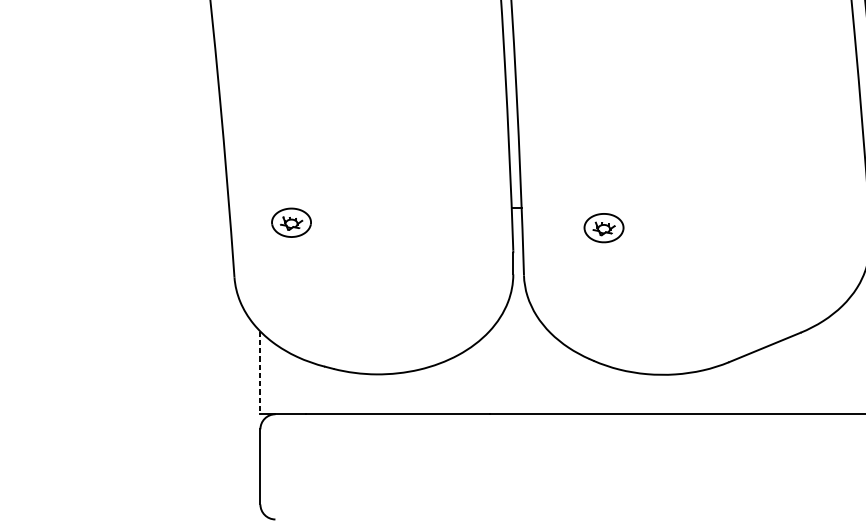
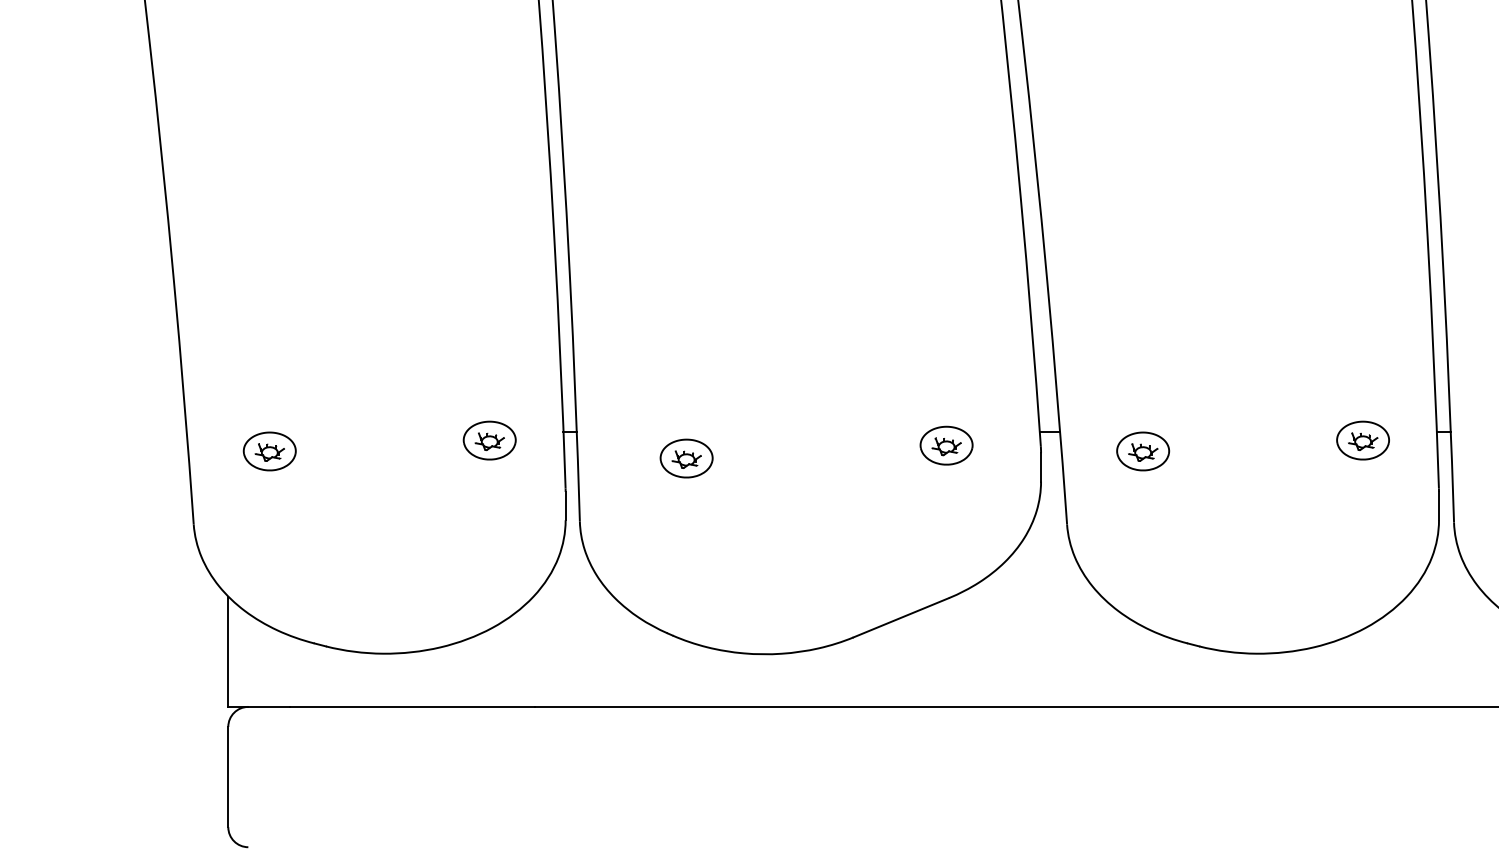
part: (456, 214) -> (489, 440), added
part: (798, 218) -> (946, 445), added
line: (260, 373) -> (228, 652), dashed -> solid

